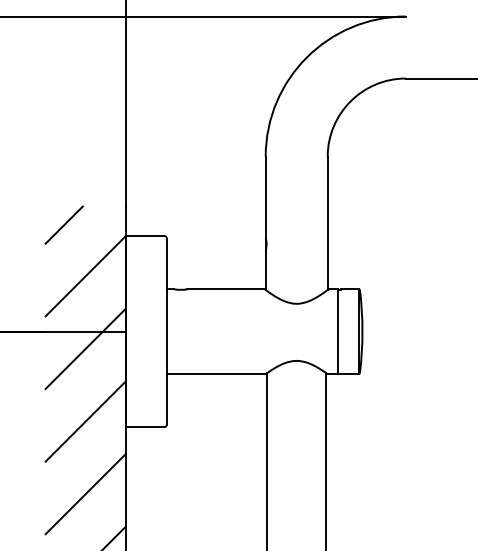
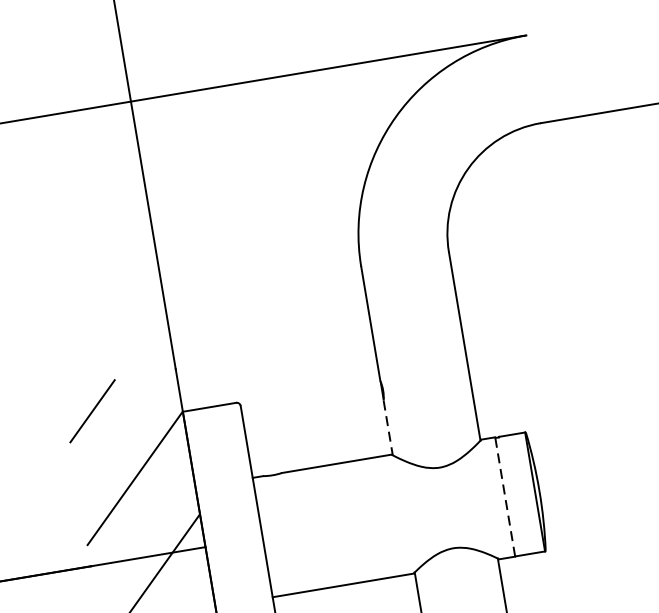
line: (265, 271) -> (388, 429), solid -> dashed
line: (338, 331) -> (505, 496), solid -> dashed

